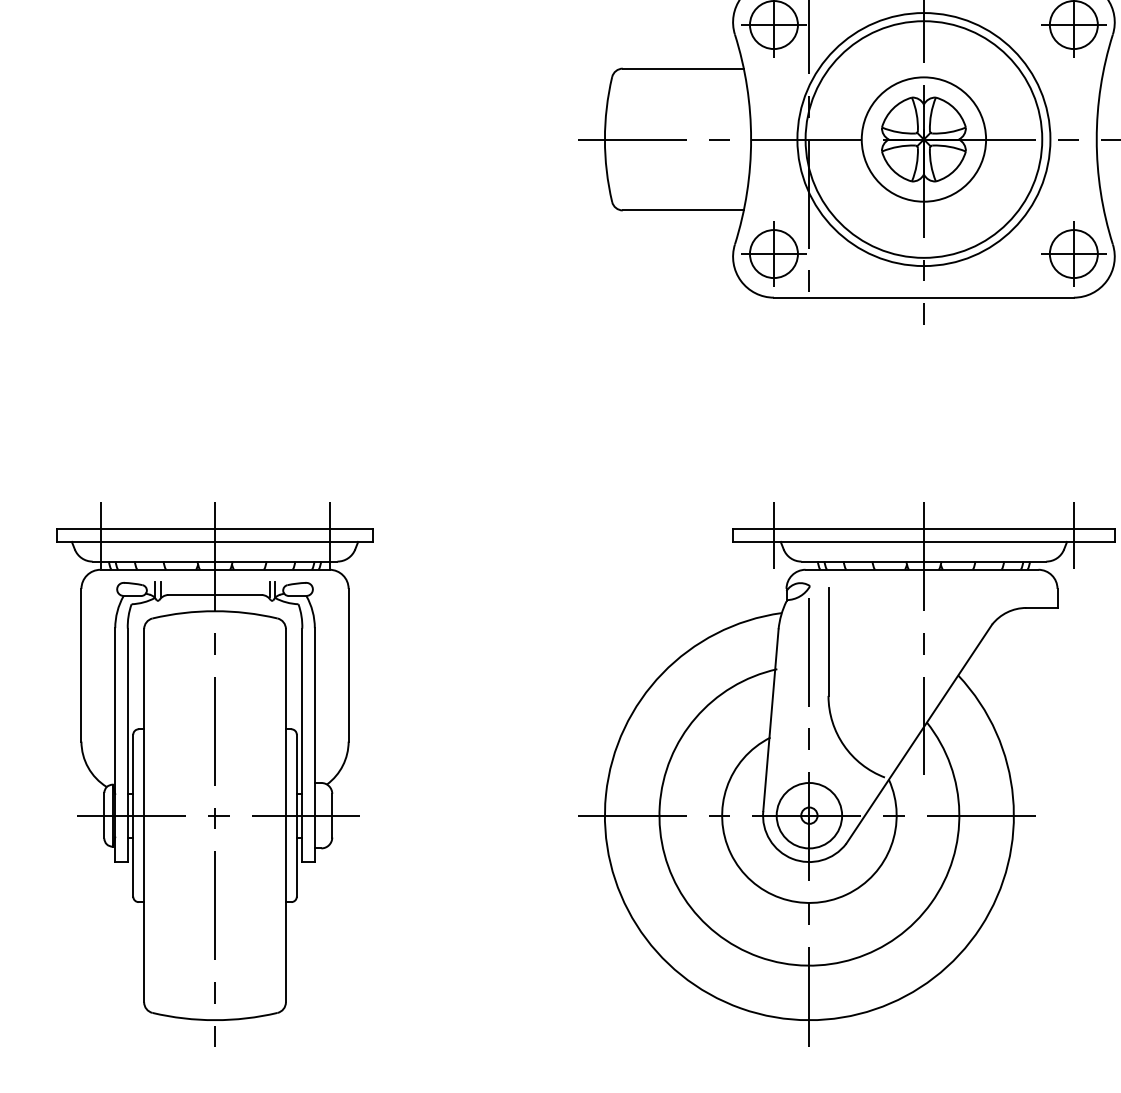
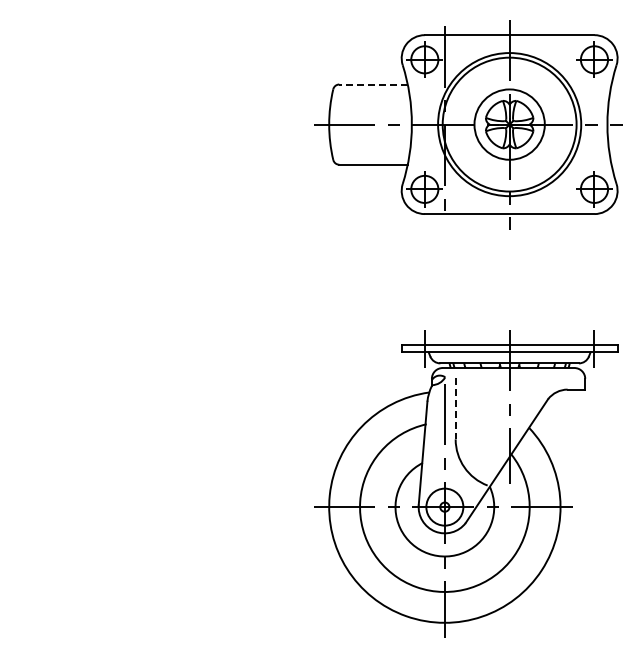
line: (683, 68) -> (373, 84), solid -> dashed
line: (828, 643) -> (455, 409), solid -> dashed
part: (214, 773) -> (108, 483), removed

